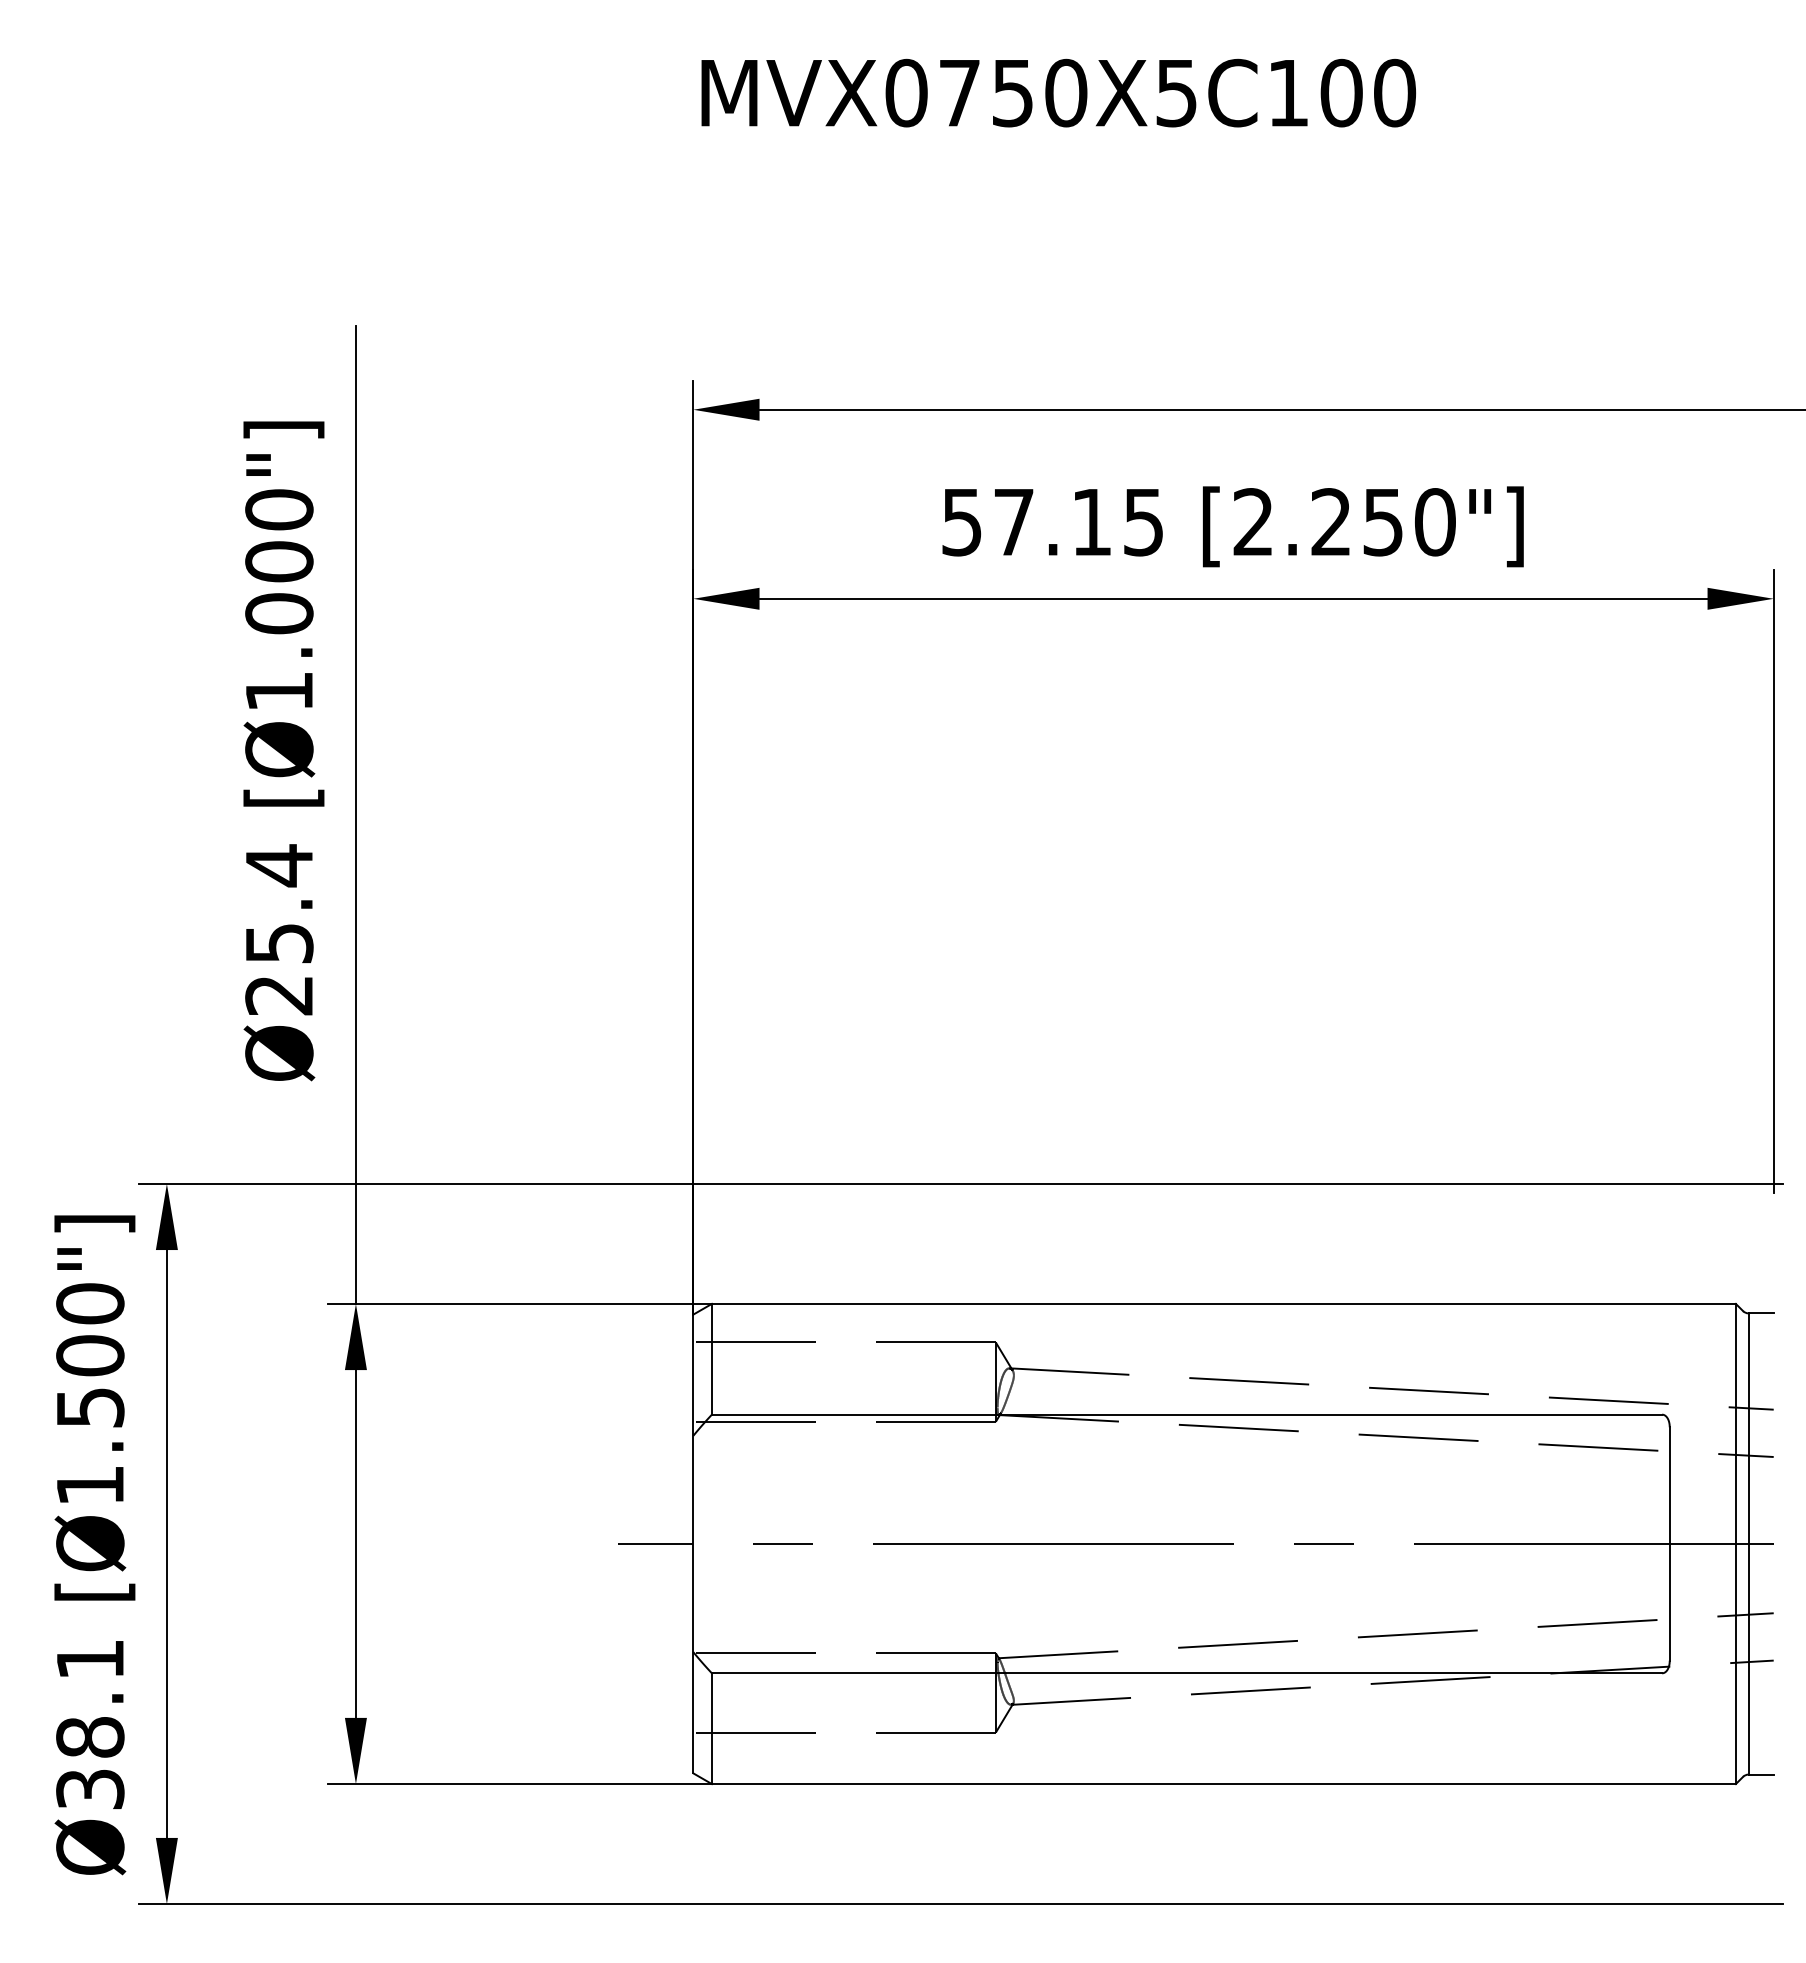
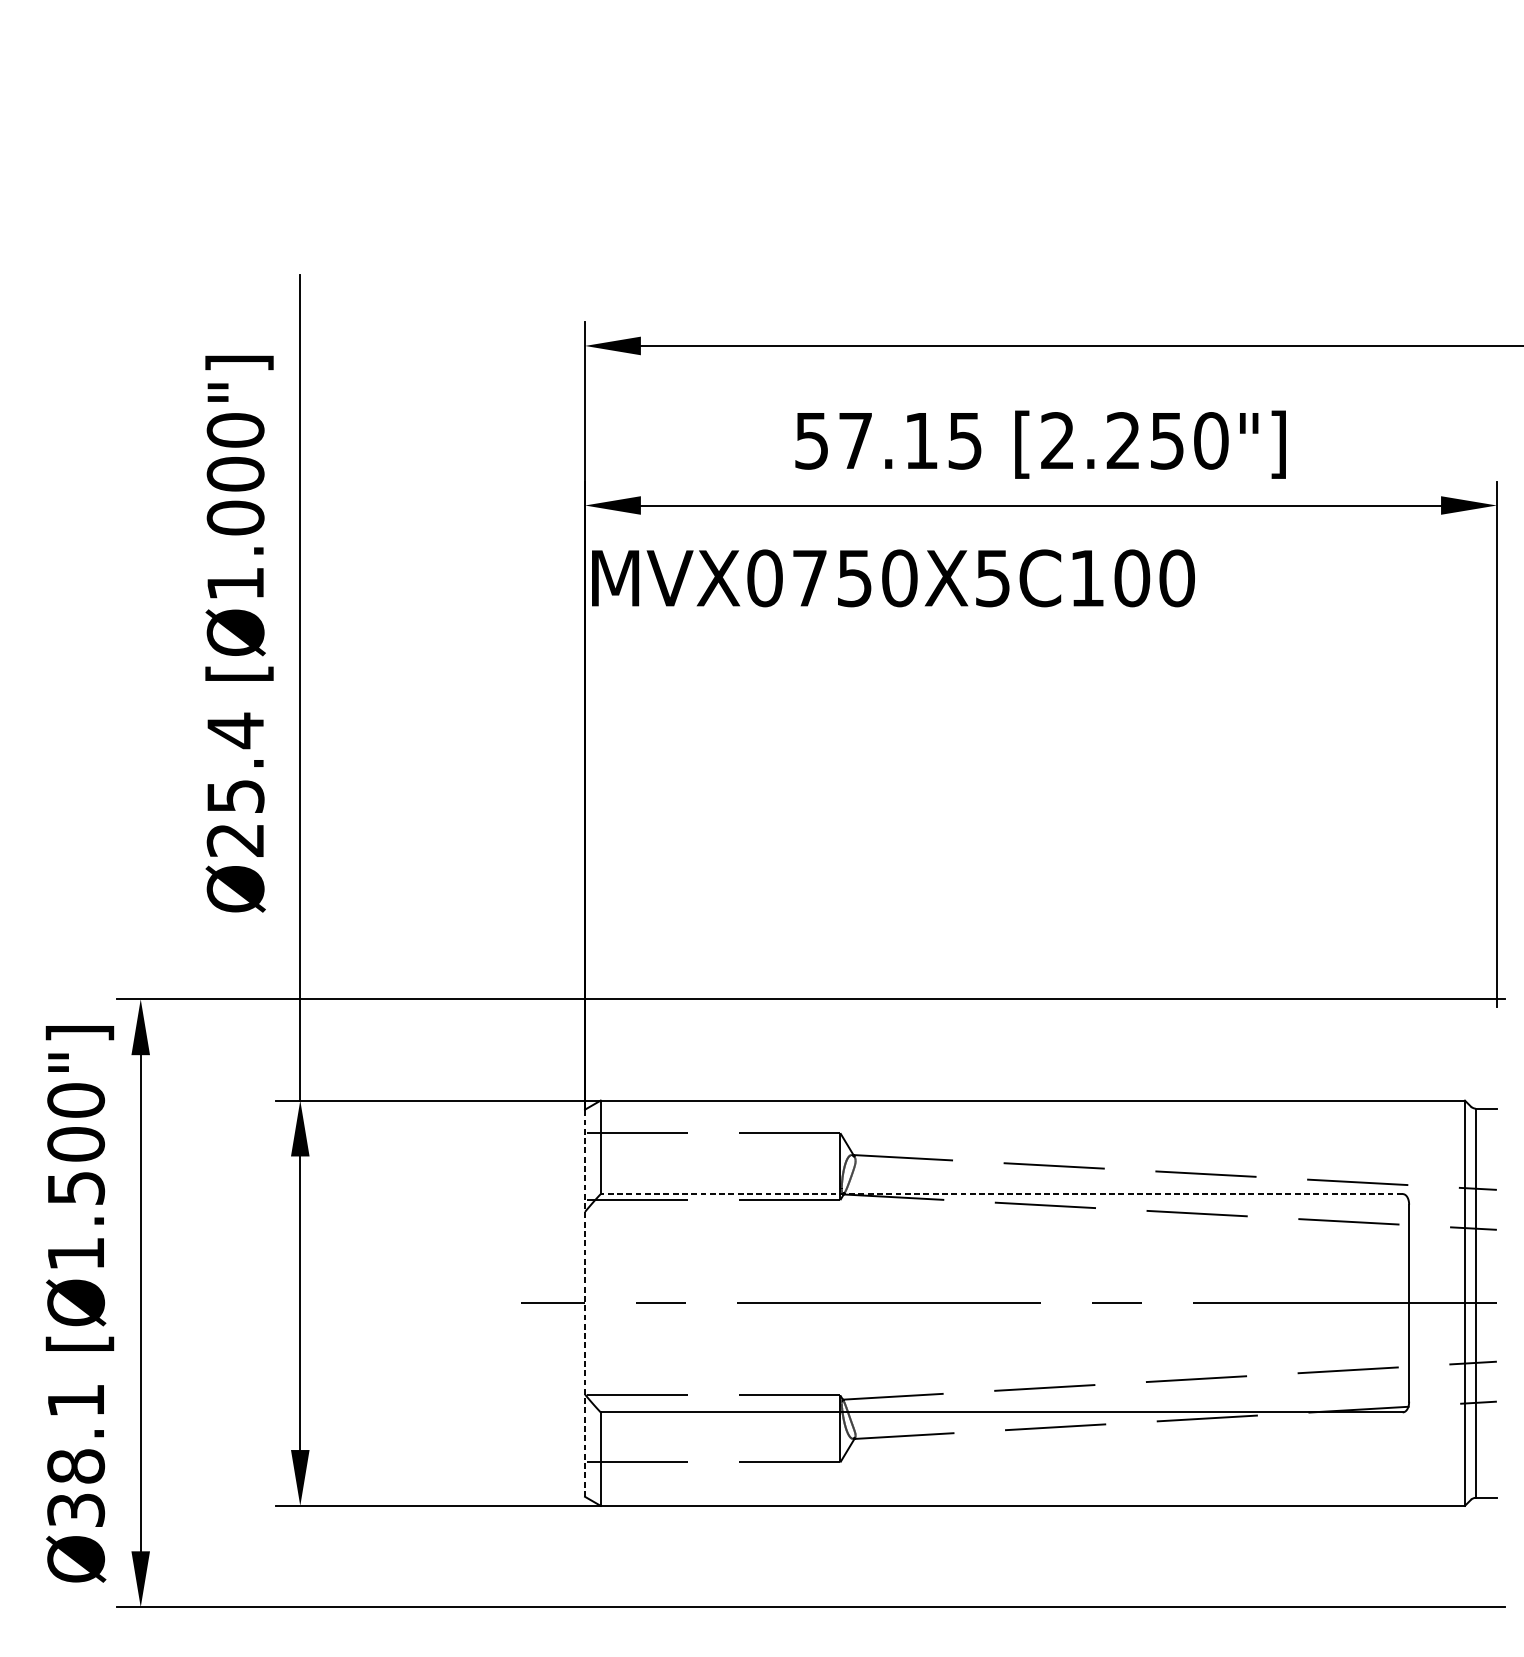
text: (1058, 92) -> (893, 577), moved
line: (1186, 1414) -> (1001, 1193), solid -> dashed
line: (693, 1543) -> (585, 1302), solid -> dashed

